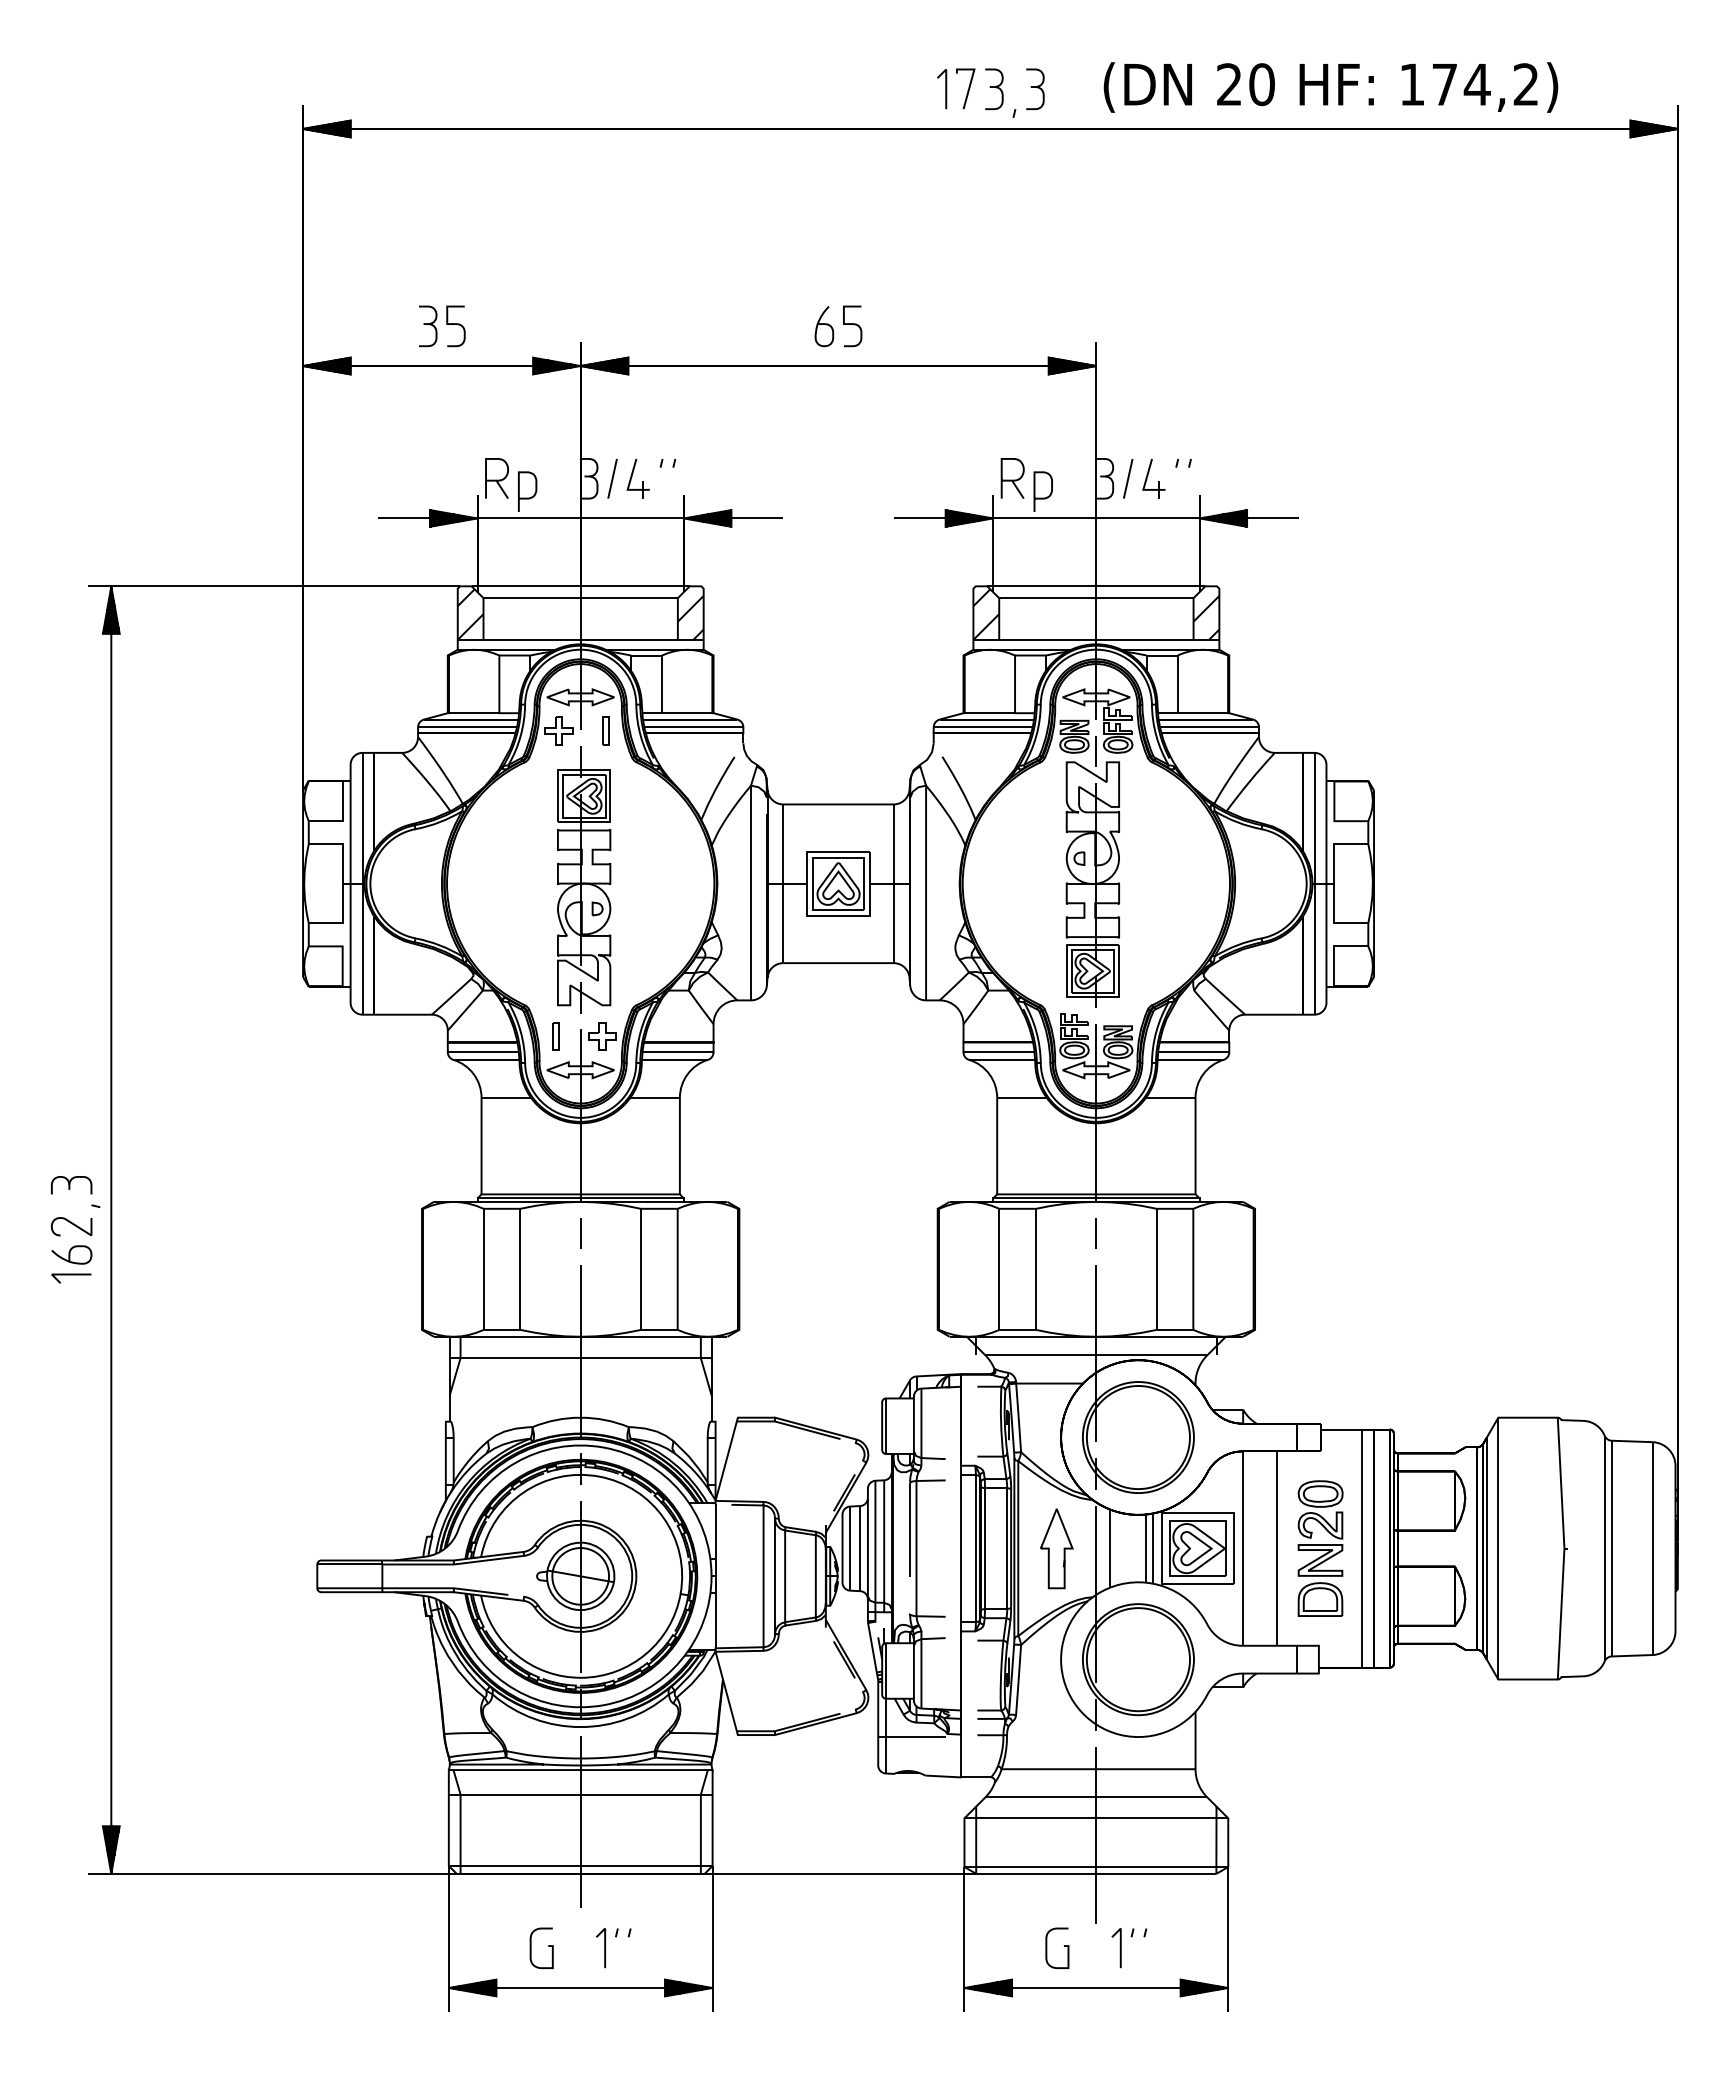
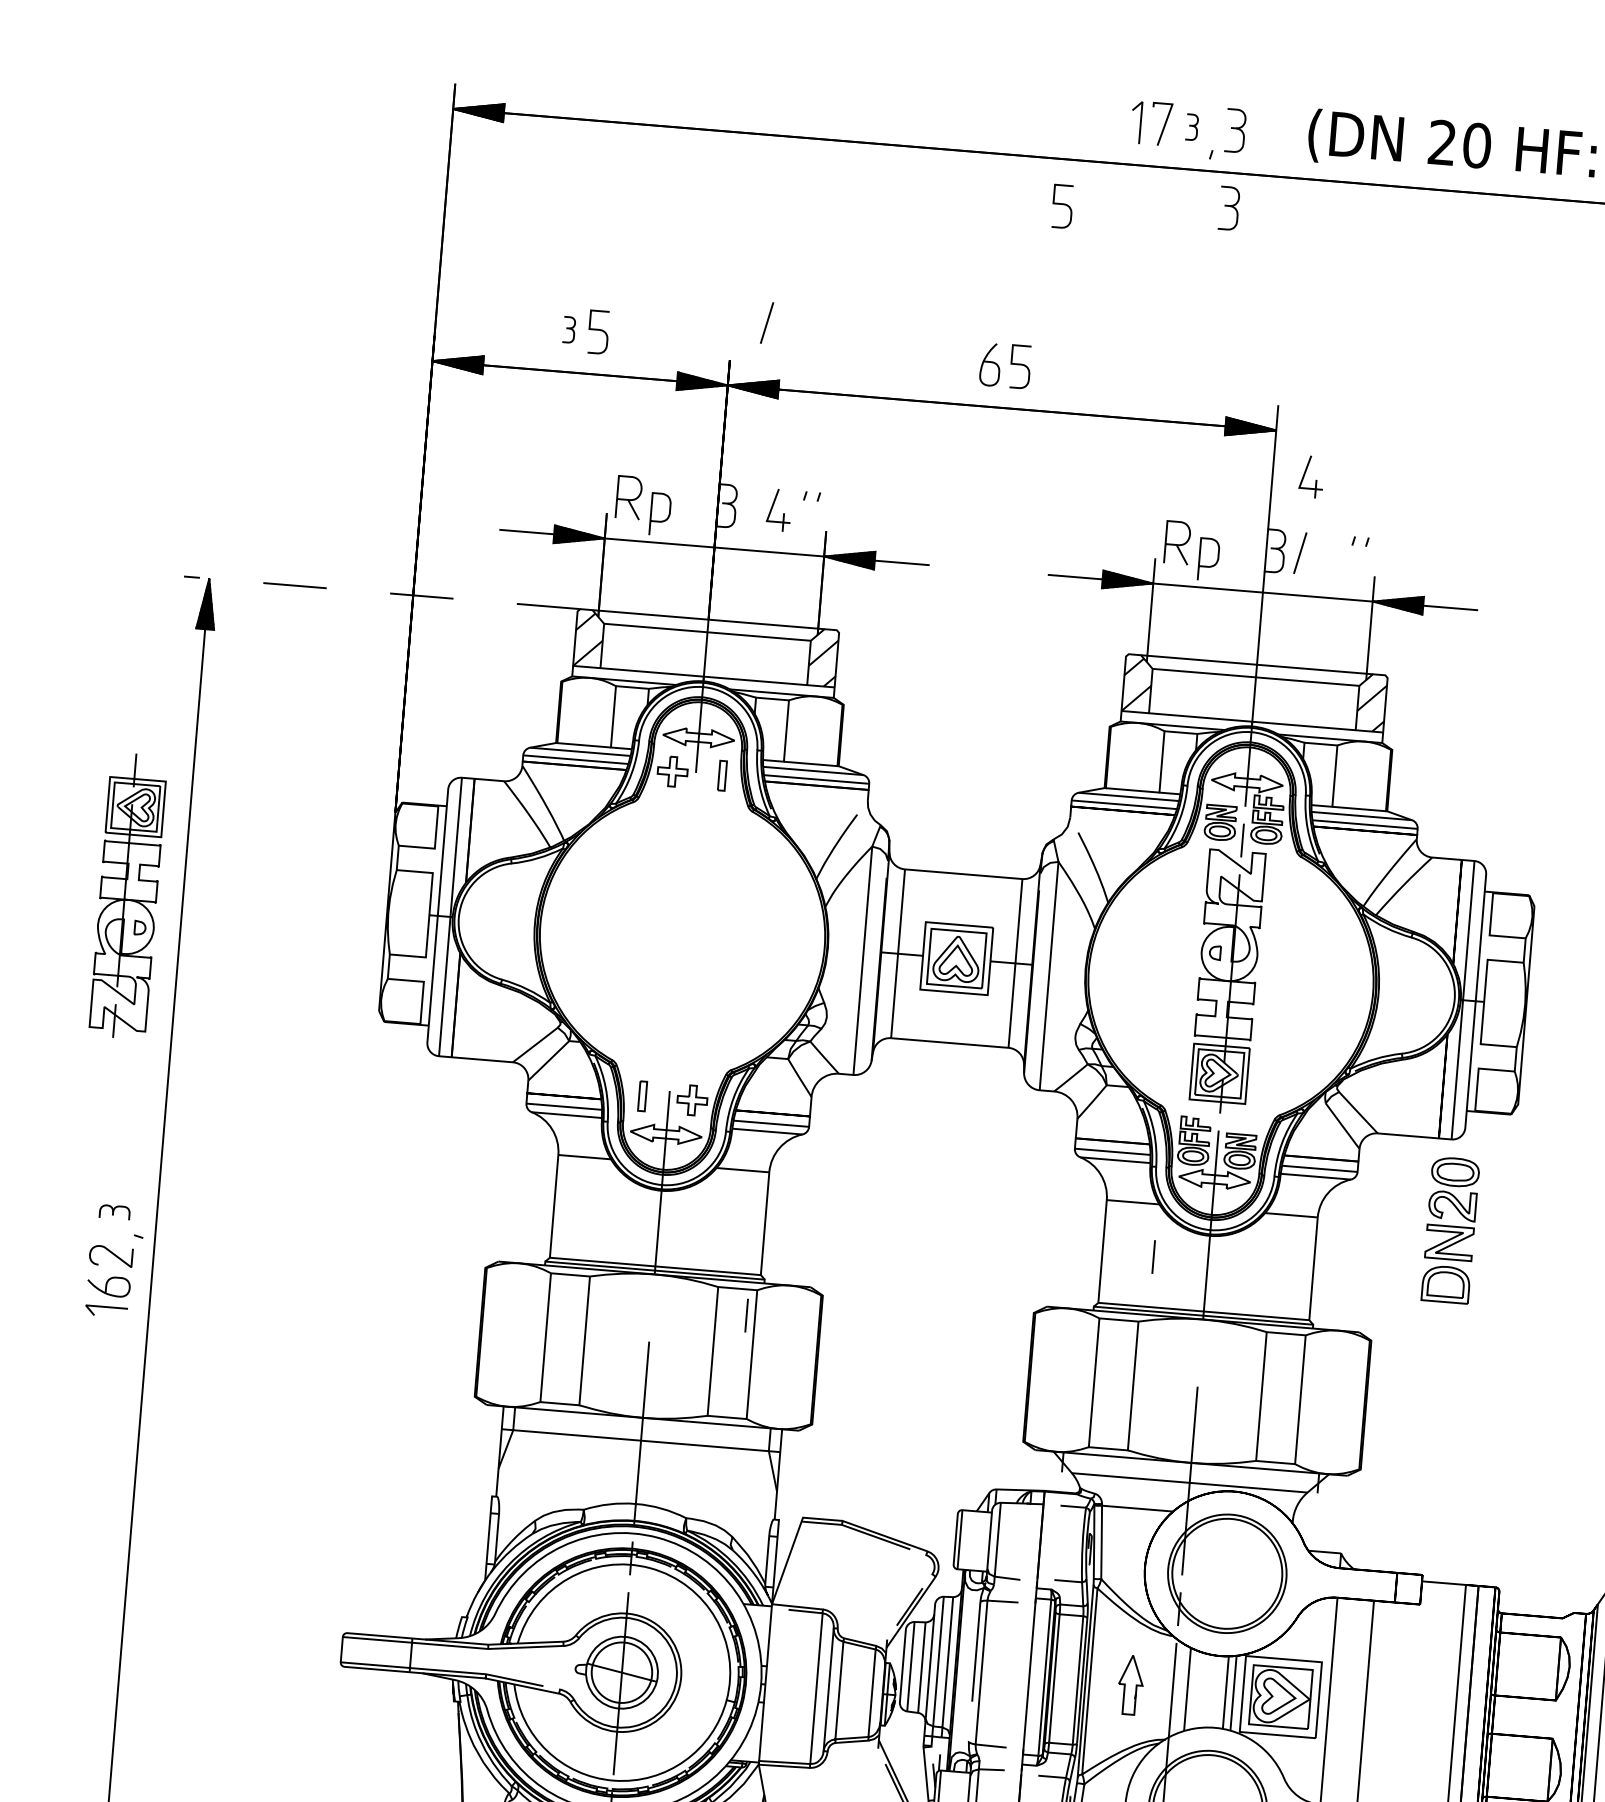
part: (994, 89) -> (1192, 127), size x0.6
part: (1035, 162) -> (1229, 208), added
curve: (879, 171) -> (1062, 204), added
part: (428, 326) -> (569, 330), size x0.6
line: (612, 478) -> (767, 322), moved
part: (1153, 478) -> (1311, 476), moved
line: (273, 586) -> (381, 593), solid -> dashed
part: (584, 879) -> (128, 895), moved
part: (71, 1185) -> (114, 1212), size x0.7
line: (580, 1233) -> (746, 1315), moved
line: (1095, 1233) -> (1152, 1257), moved
part: (1056, 1548) -> (1130, 1684), size x0.7
part: (1320, 1548) -> (1450, 1230), moved

